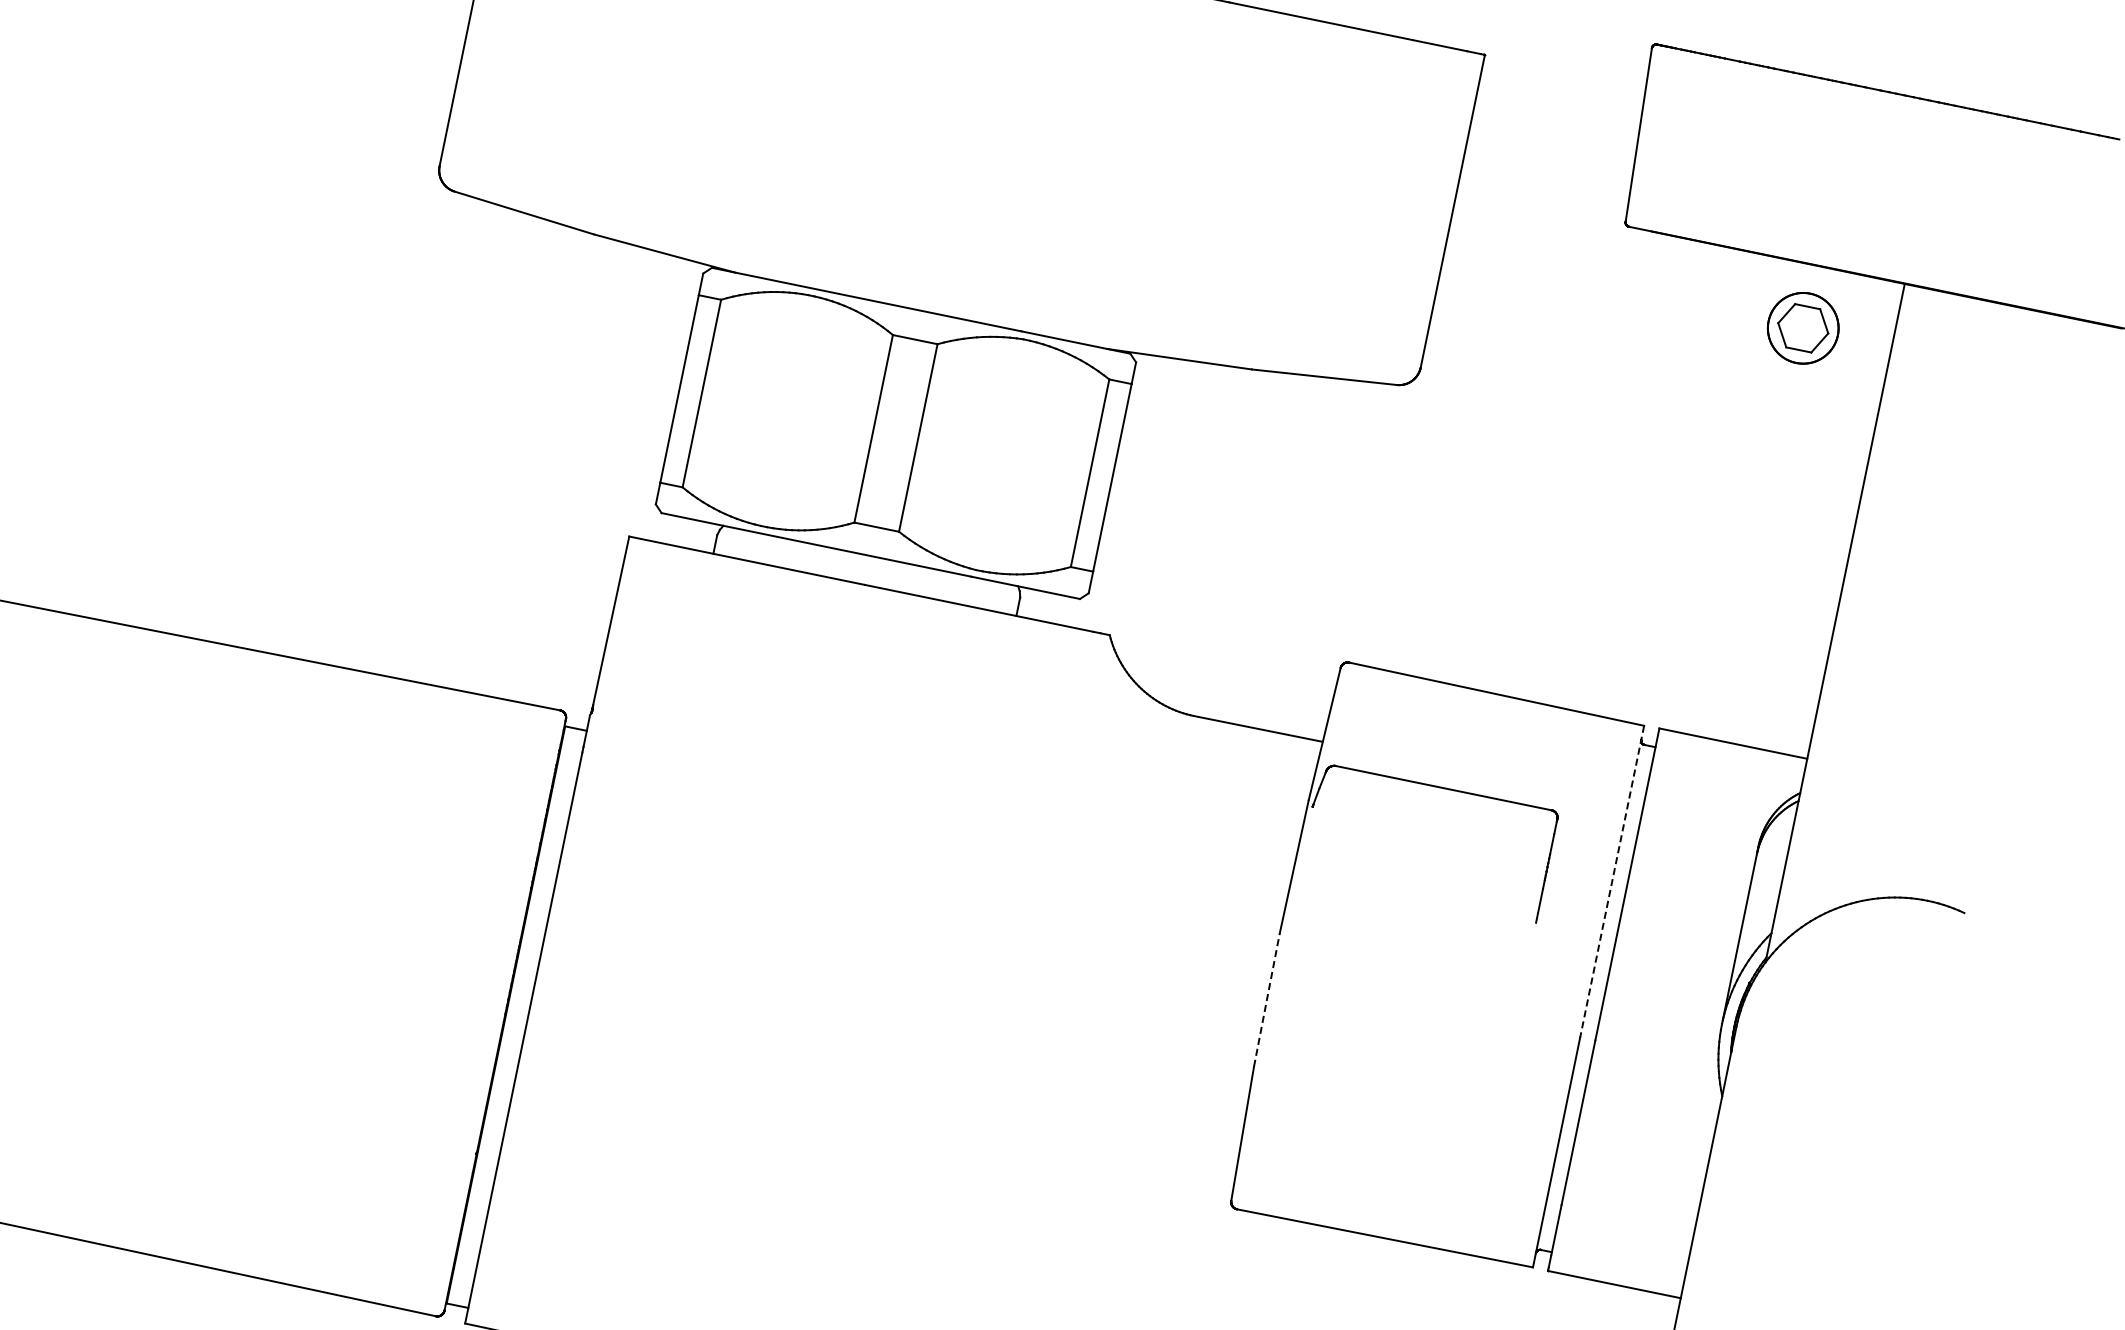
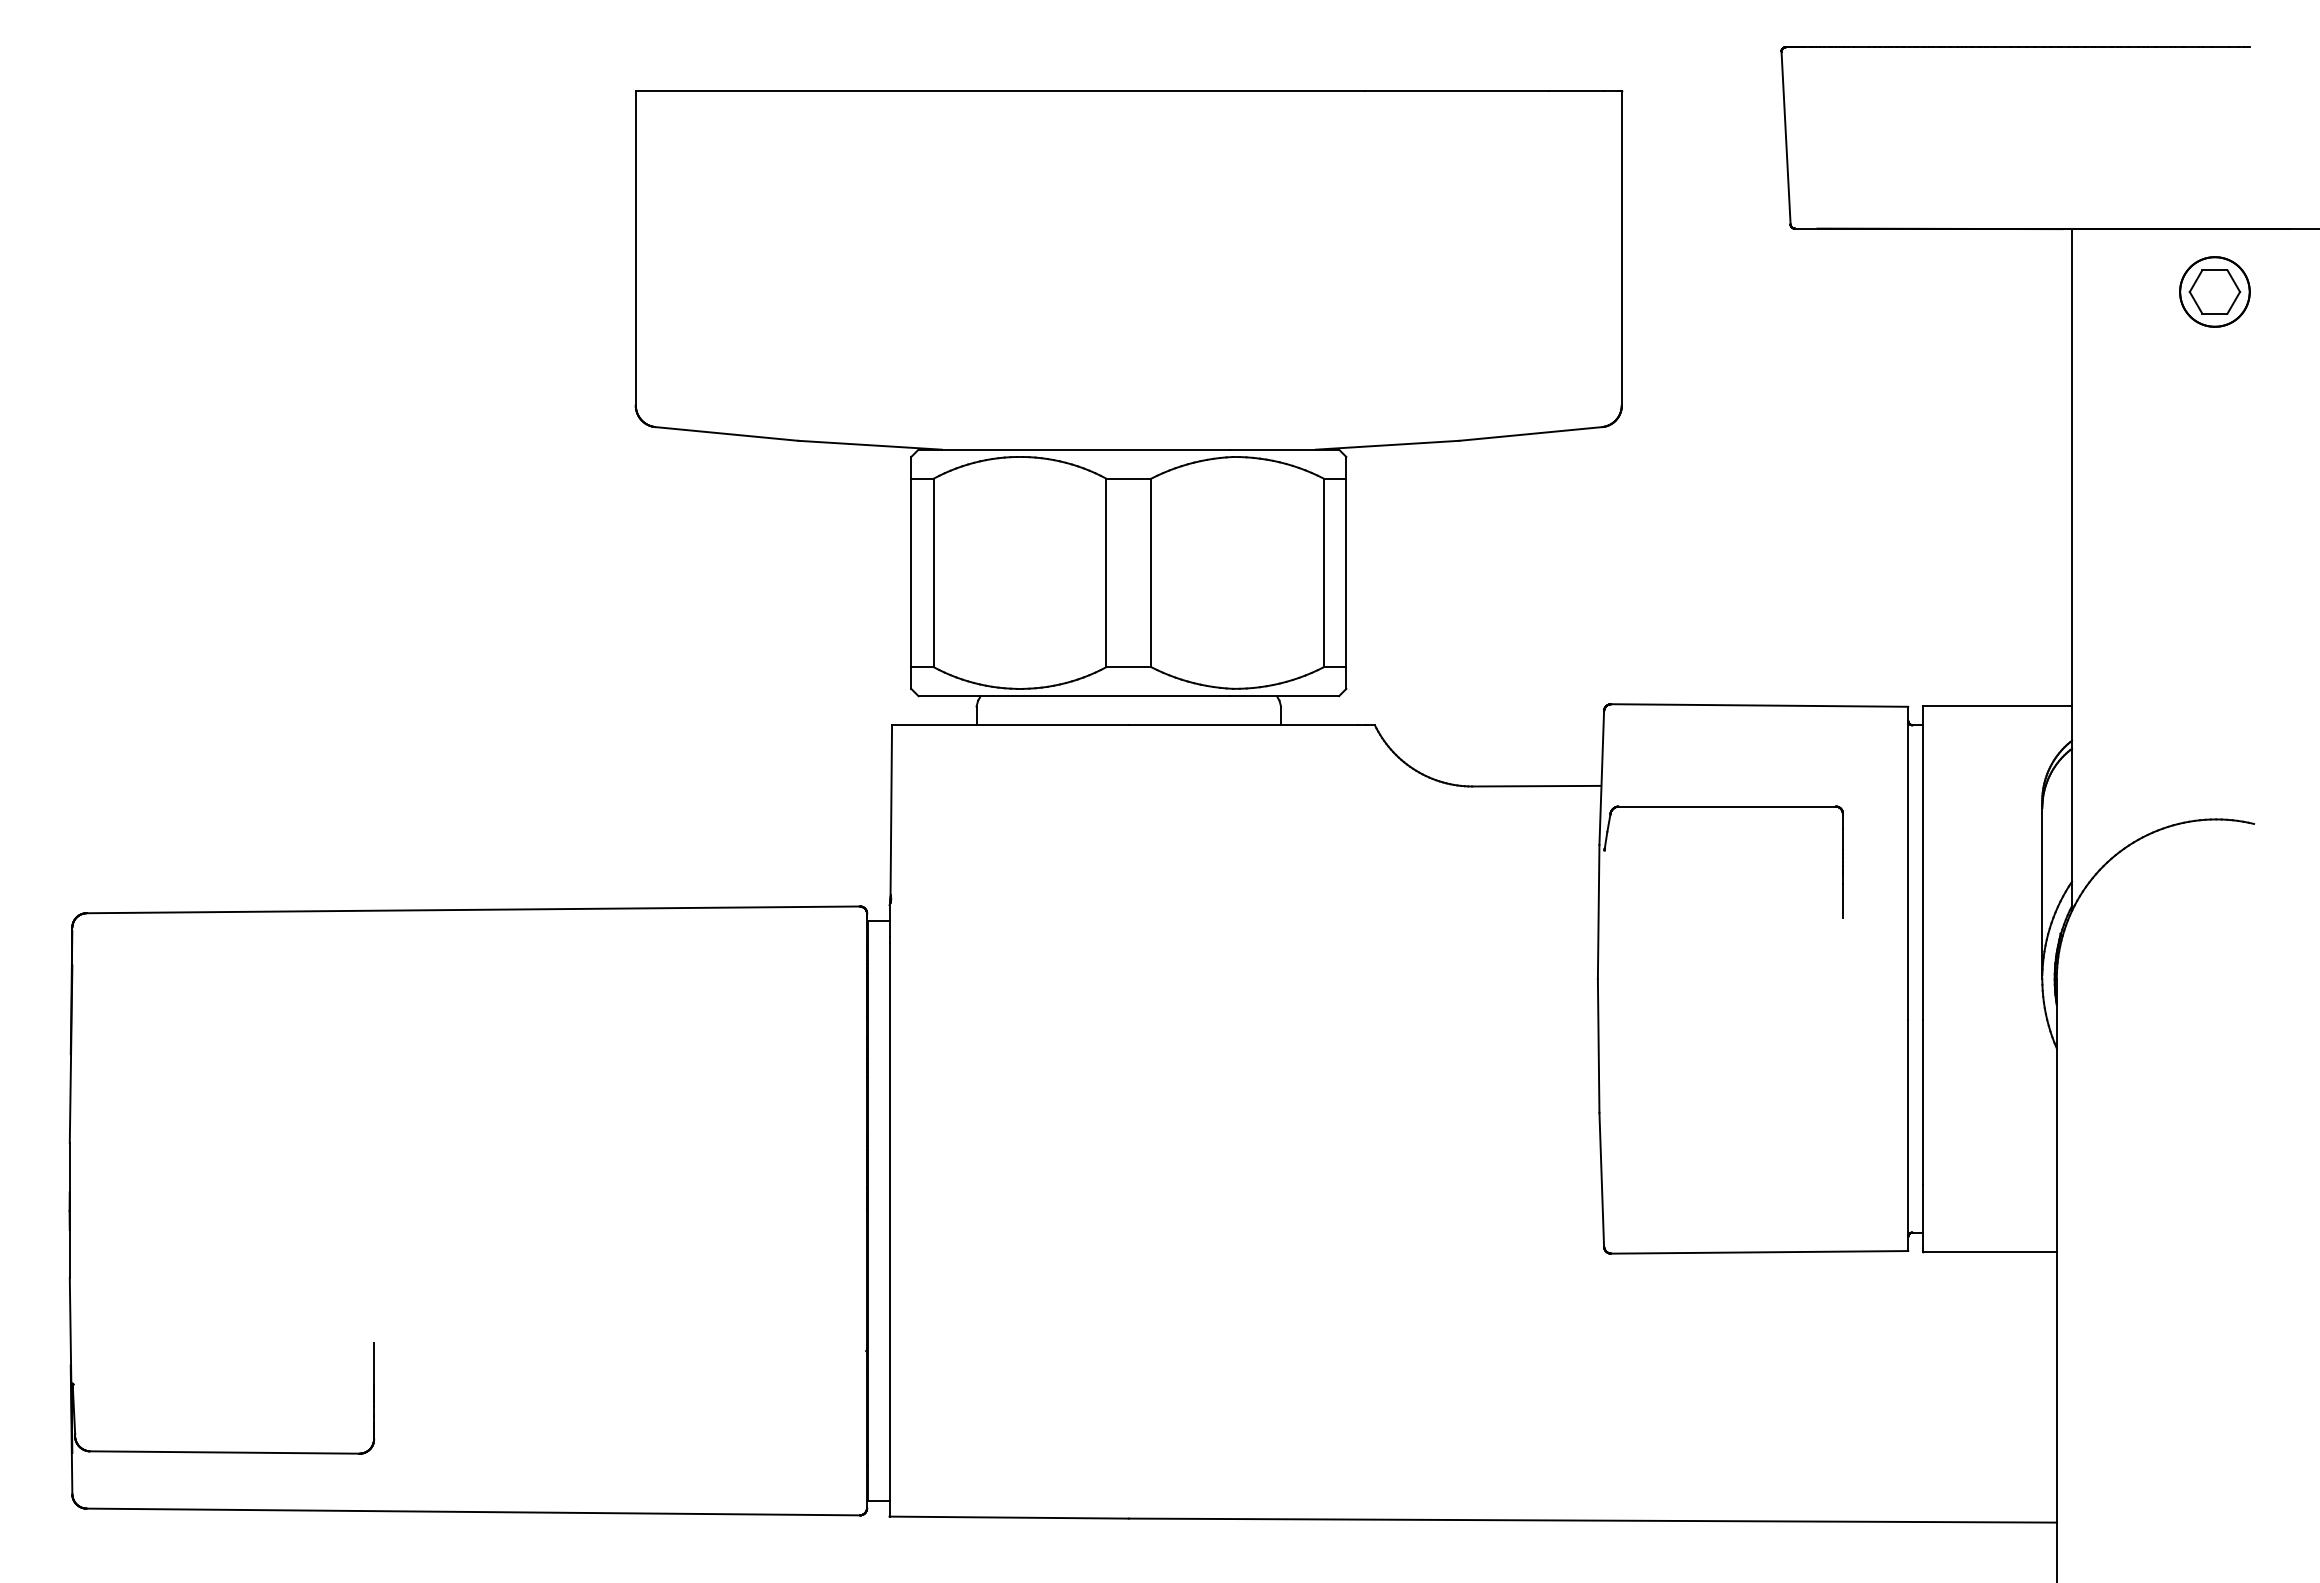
part: (1802, 327) -> (2214, 291), moved
line: (1612, 881) -> (1908, 863), dashed -> solid
line: (1266, 999) -> (1598, 1045), dashed -> solid

